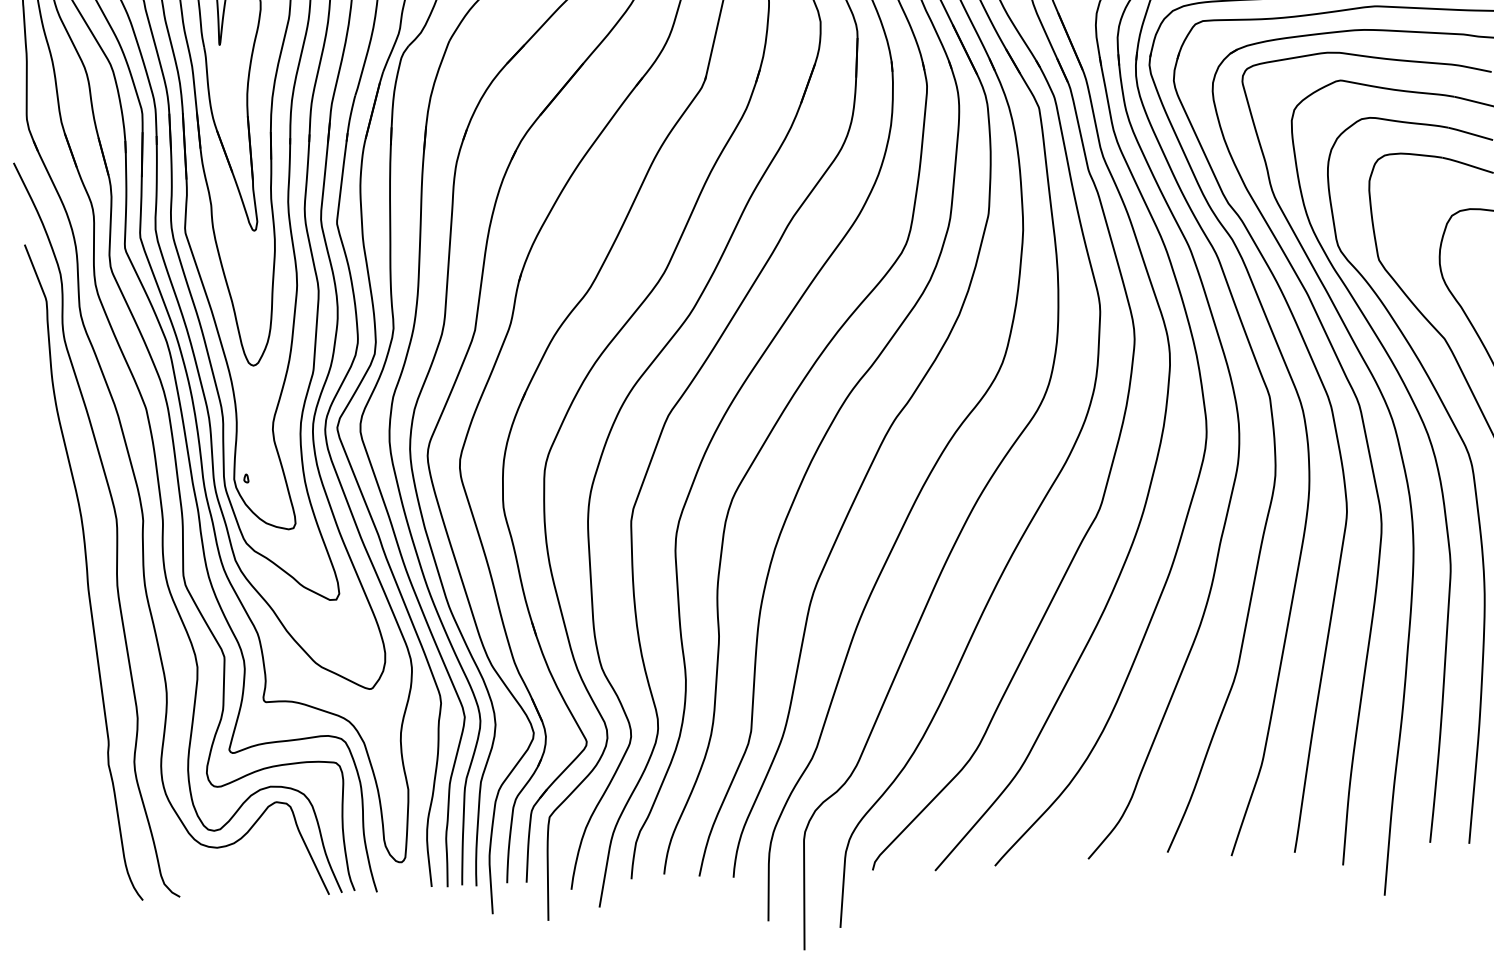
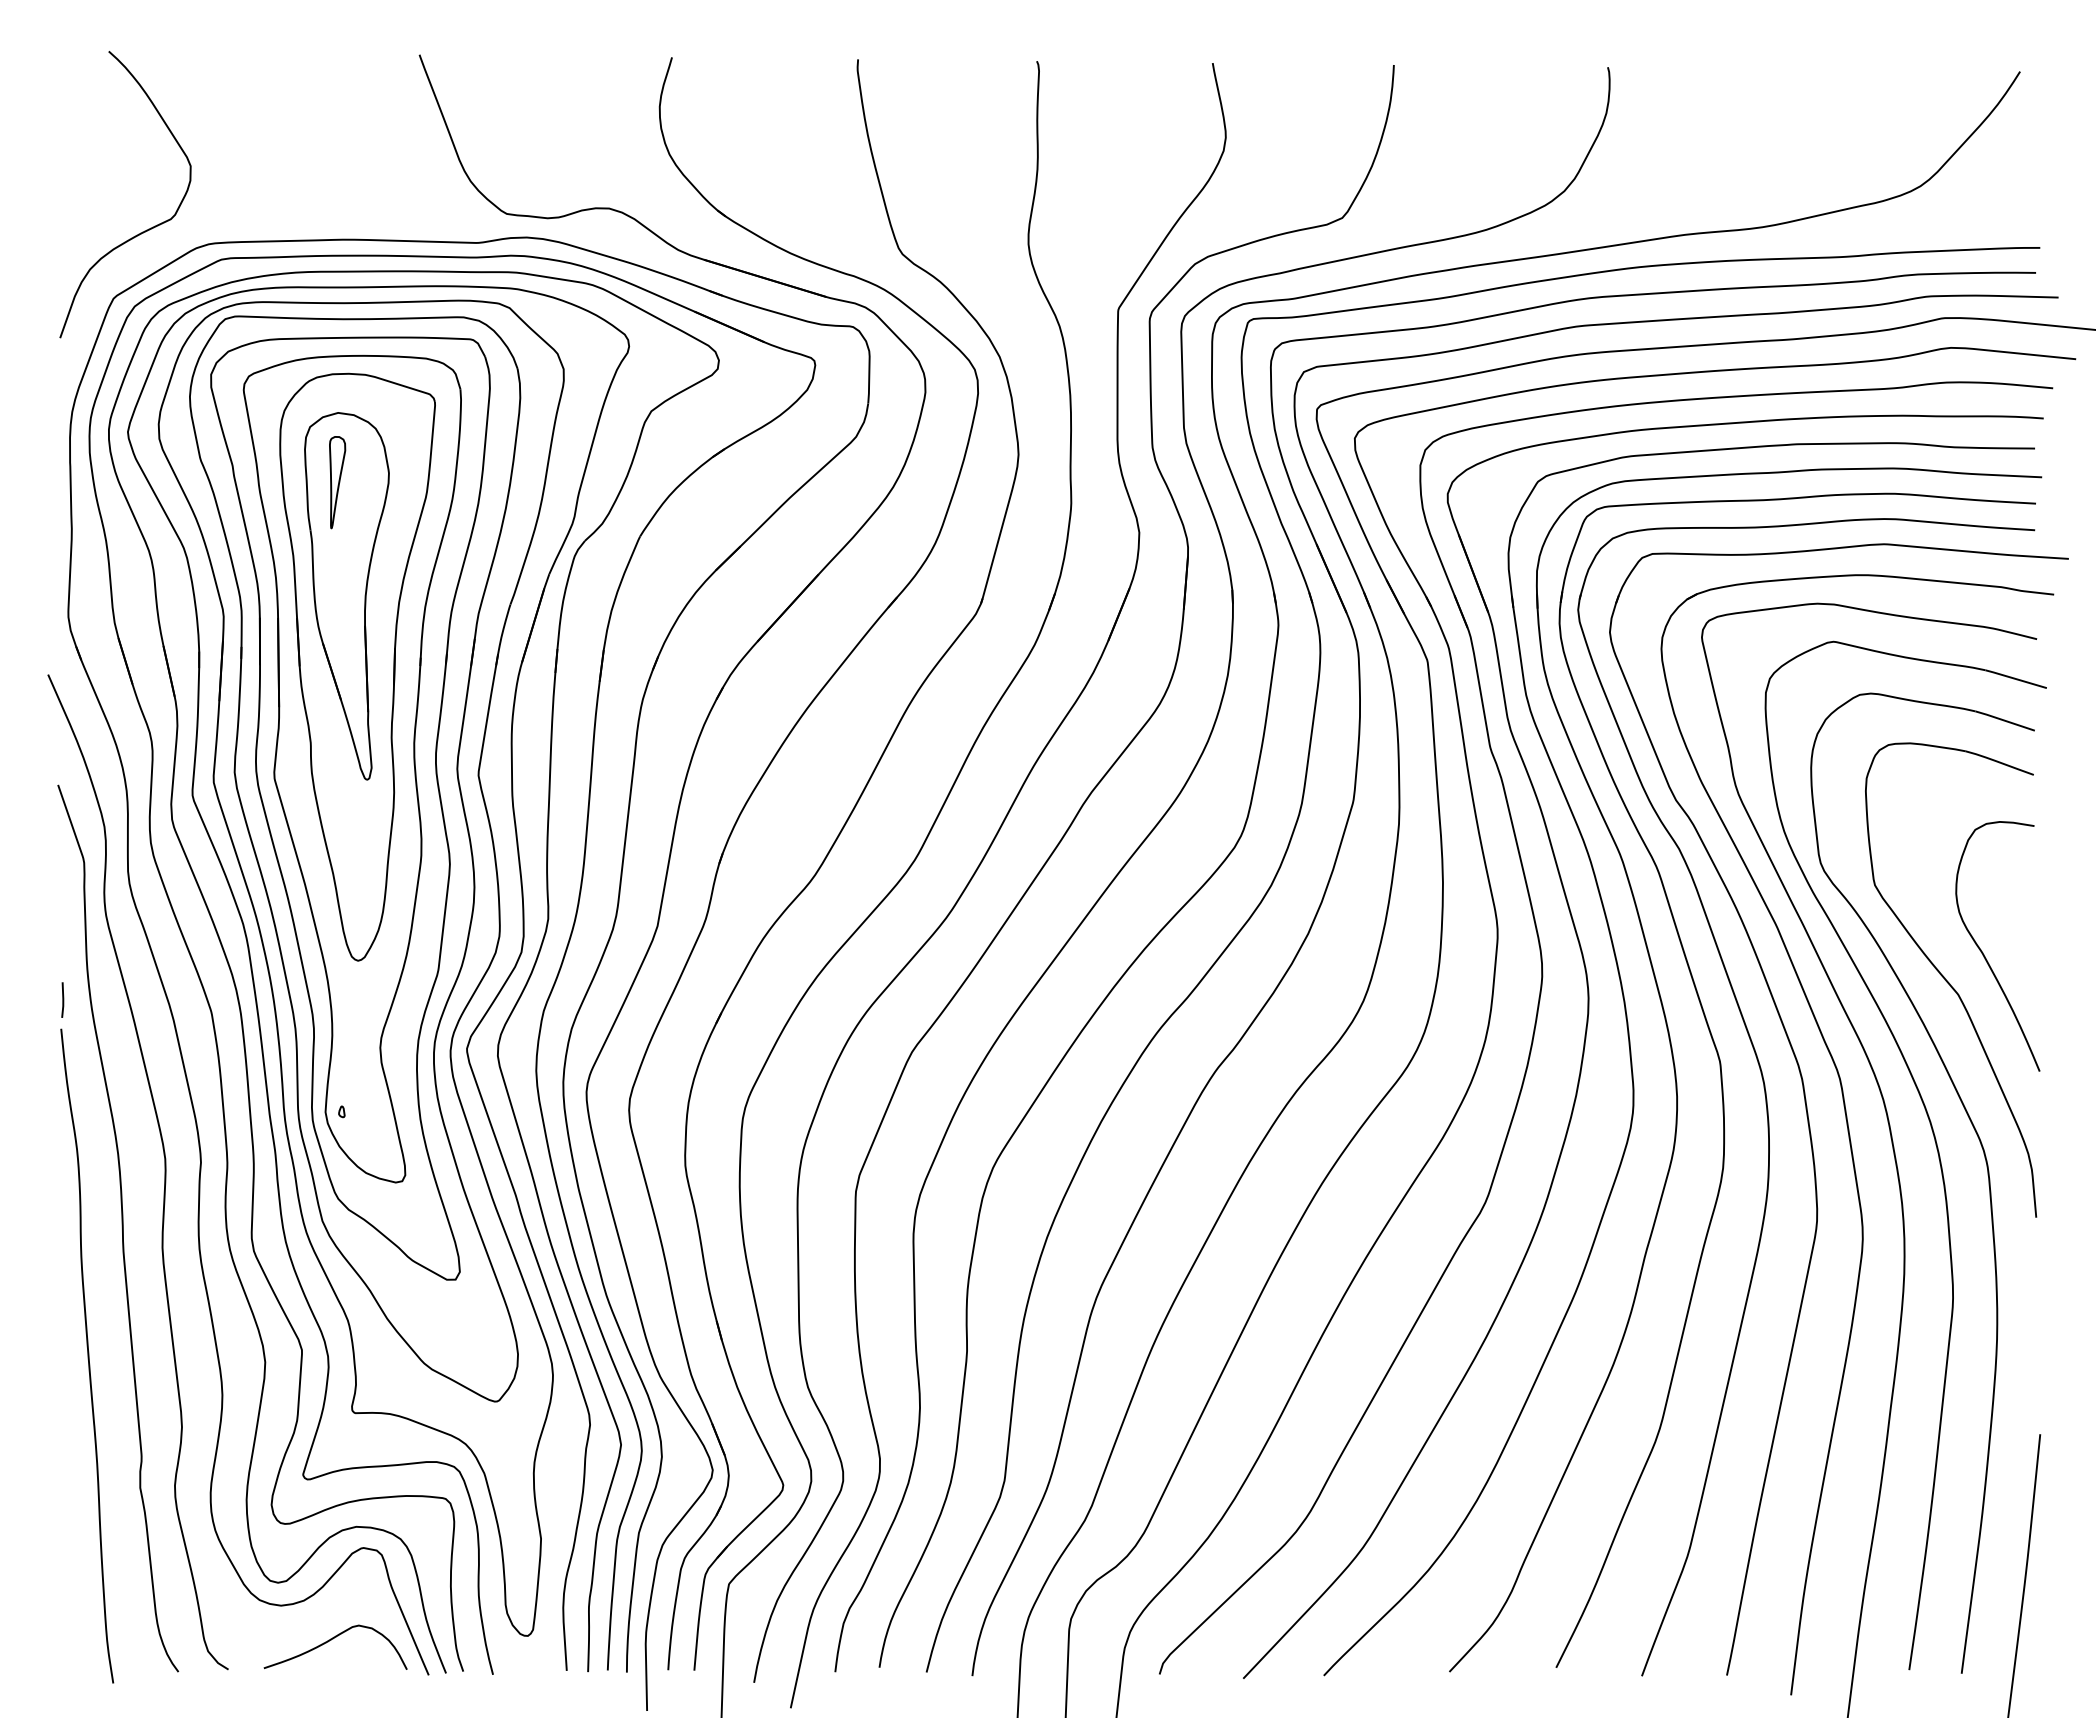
line: (34, 404) -> (62, 999), added
curve: (65, 668) -> (87, 1355), added
curve: (255, 872) -> (331, 1640), added

